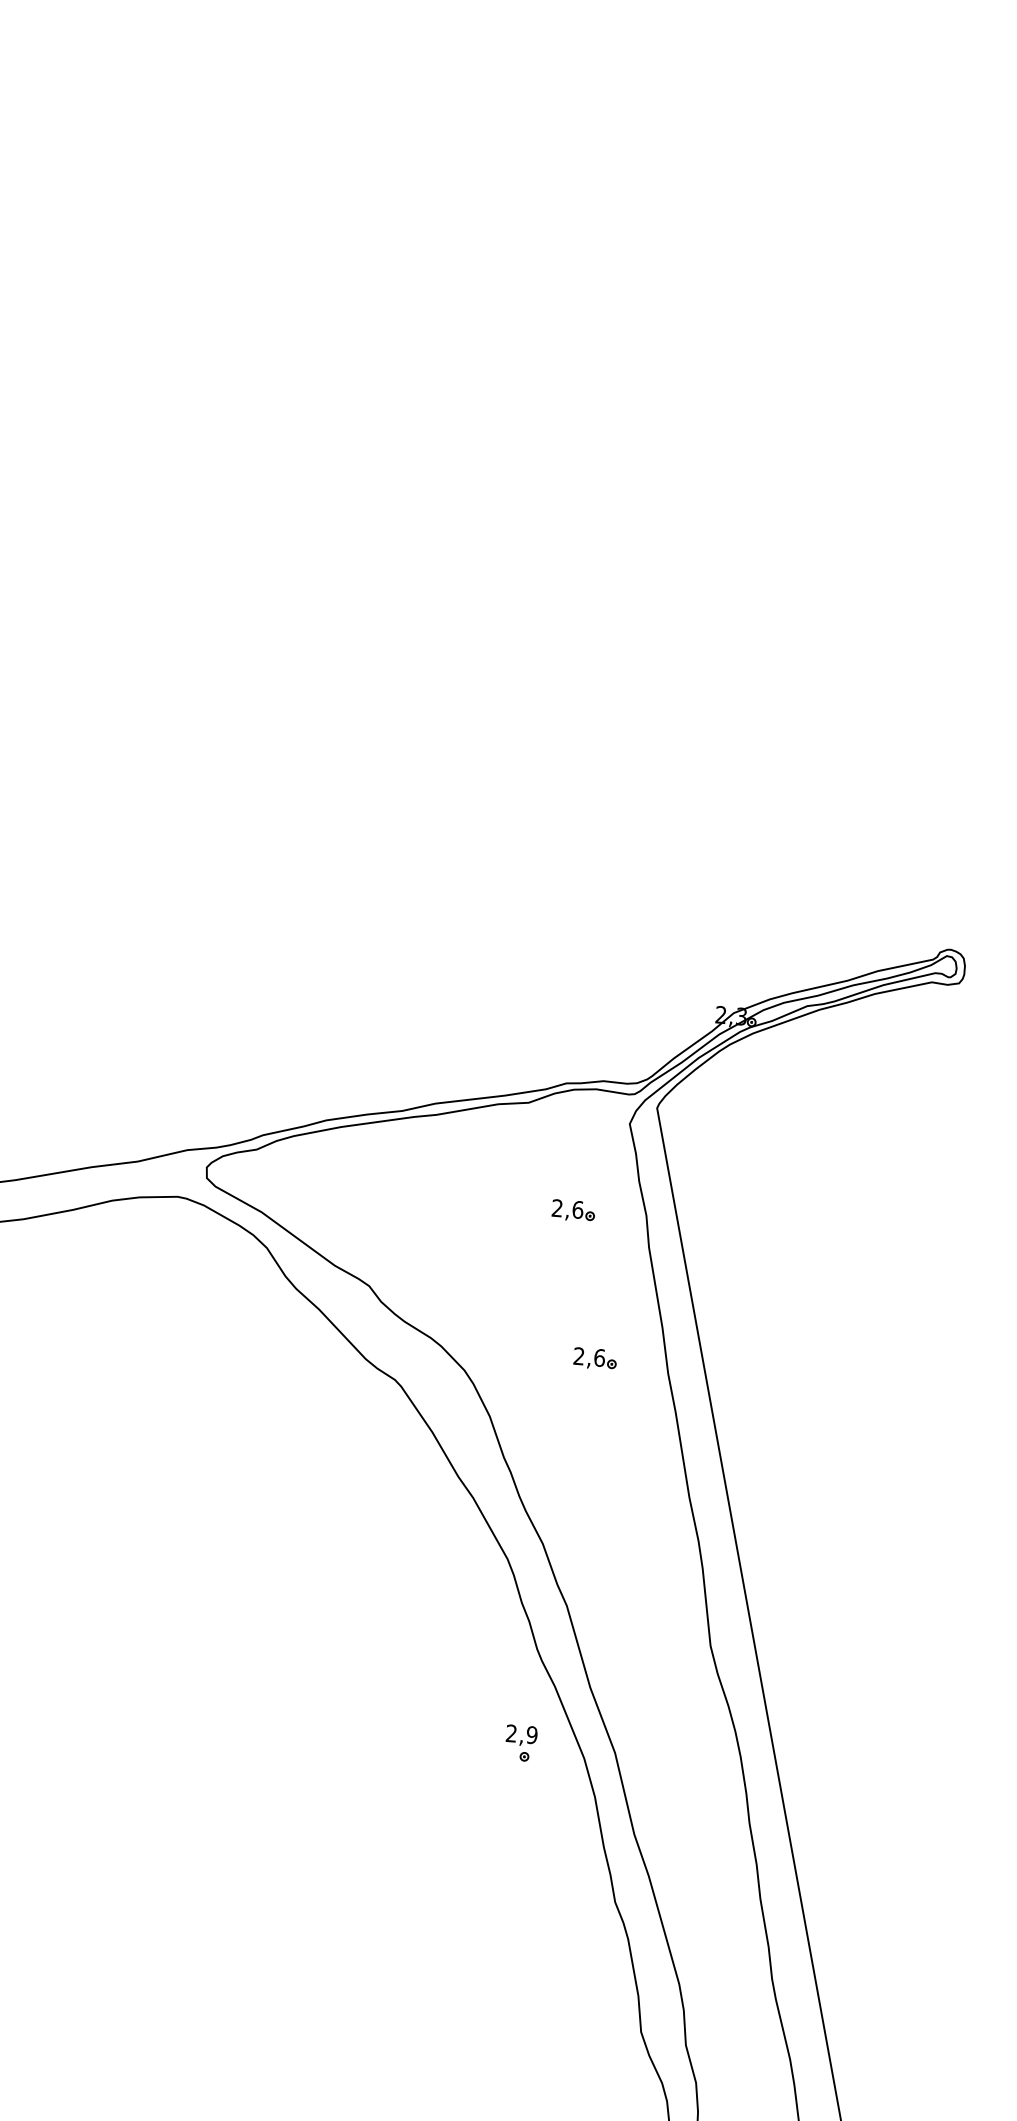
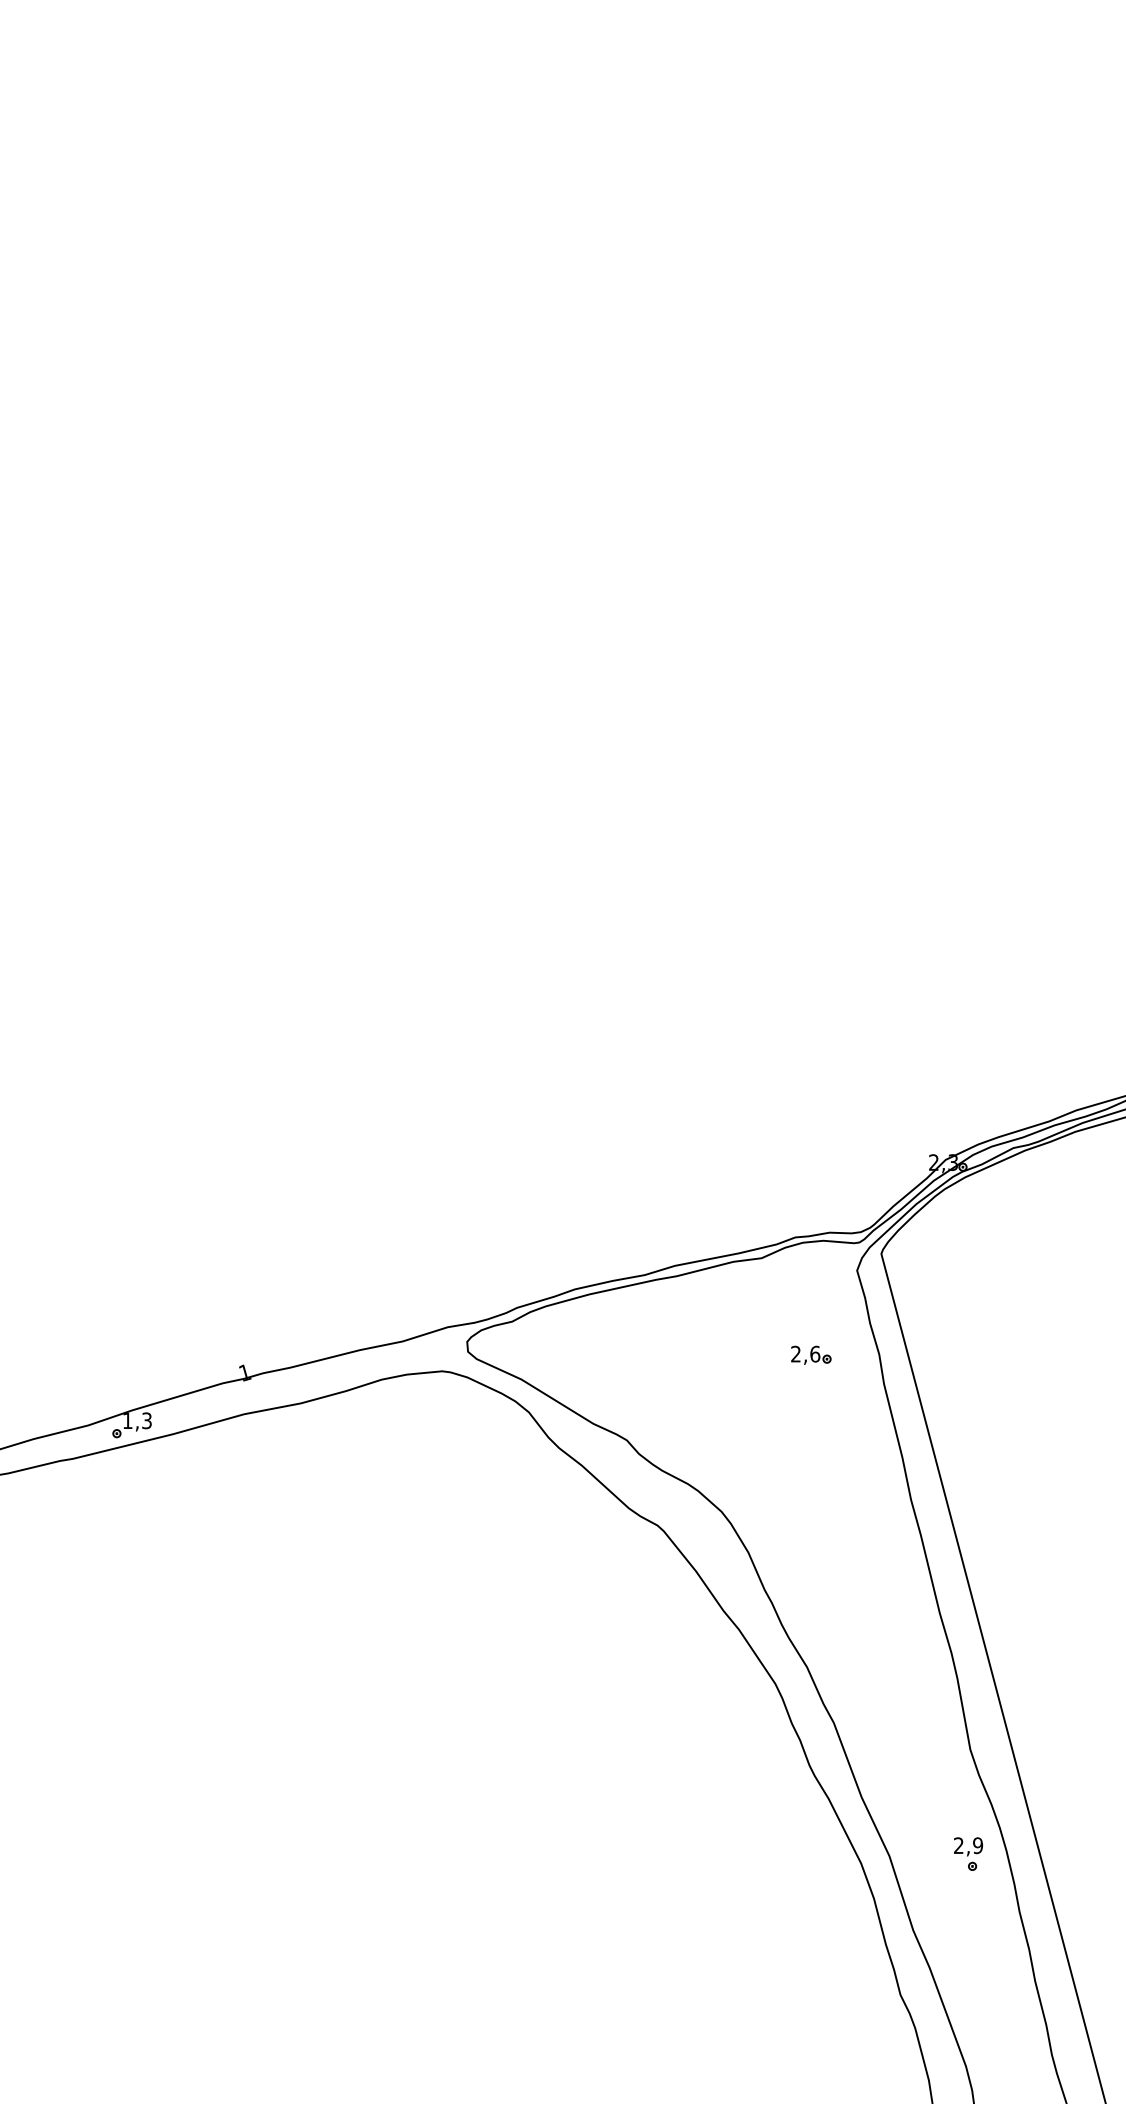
part: (595, 1357) -> (842, 1490), removed
part: (521, 1742) -> (968, 1853), moved

